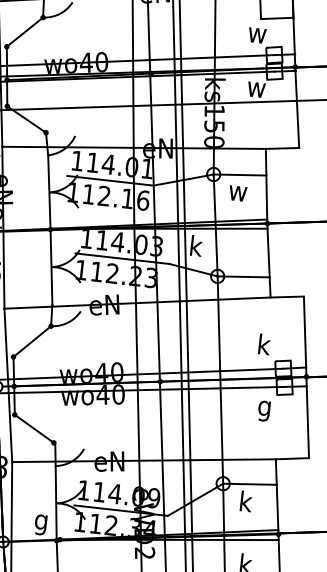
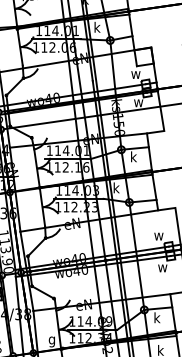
text: (237, 190) -> (134, 156), w -> k
text: (266, 343) -> (158, 234), k -> w
text: (266, 410) -> (162, 269), g -> w

